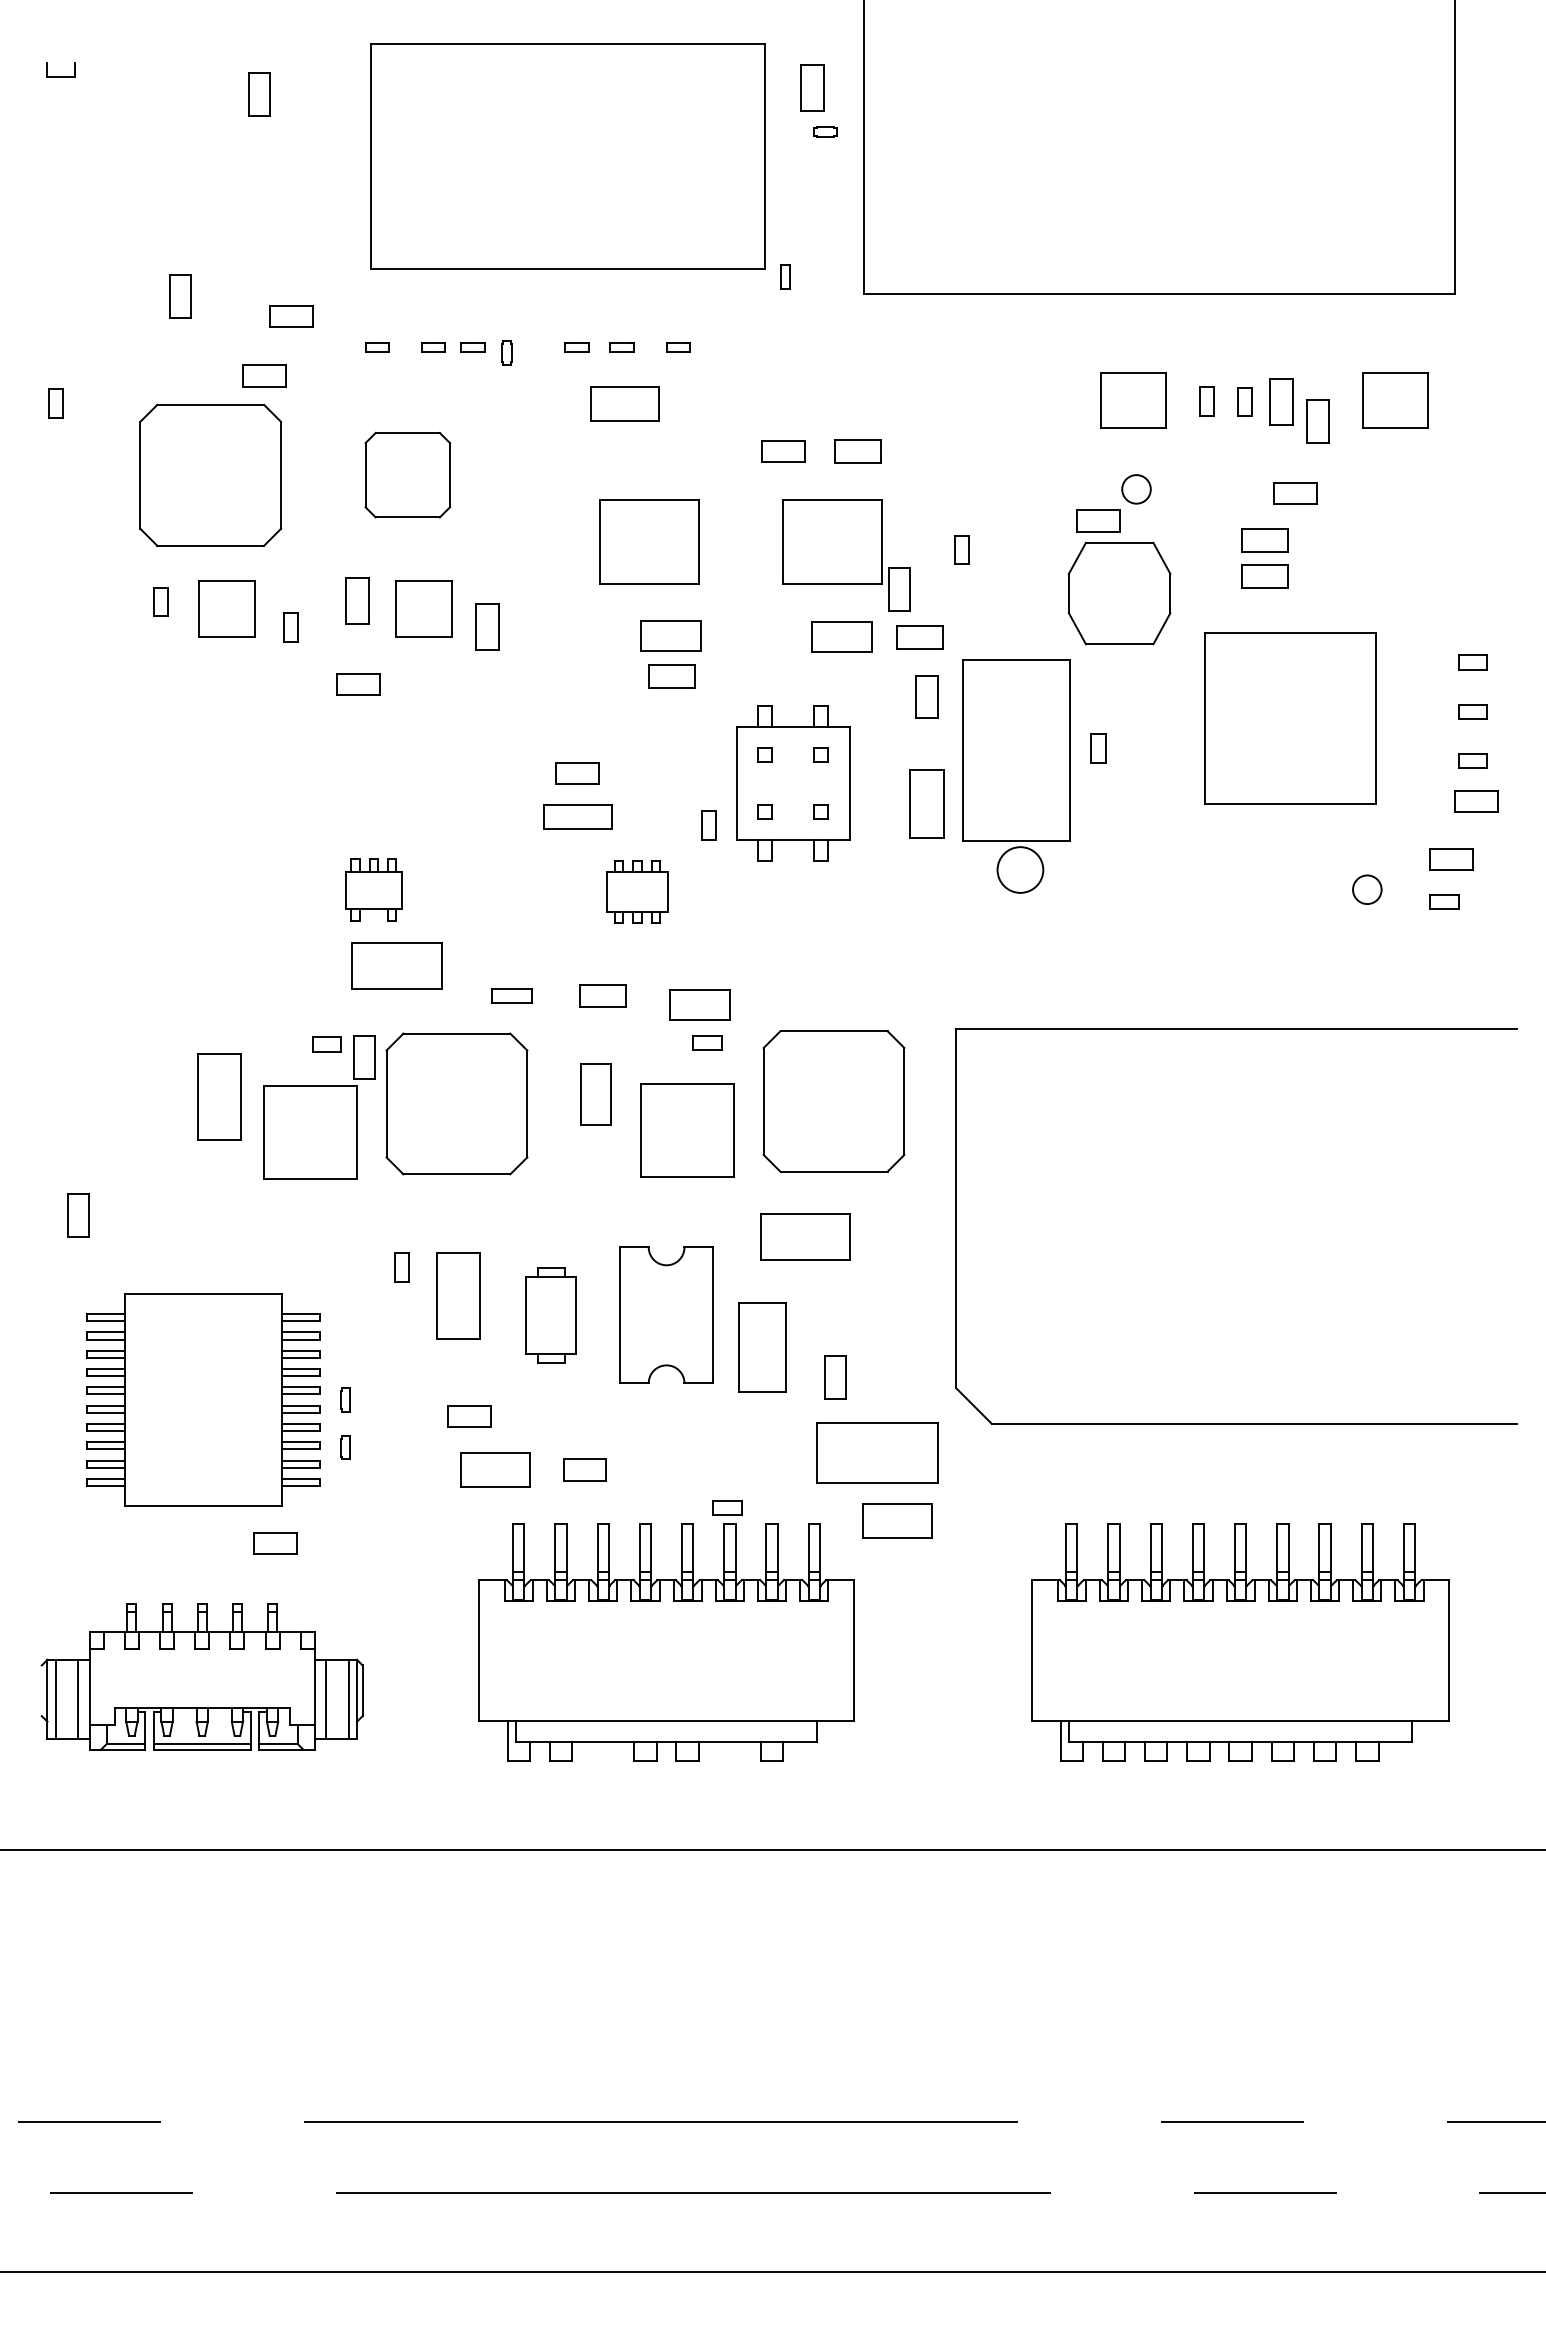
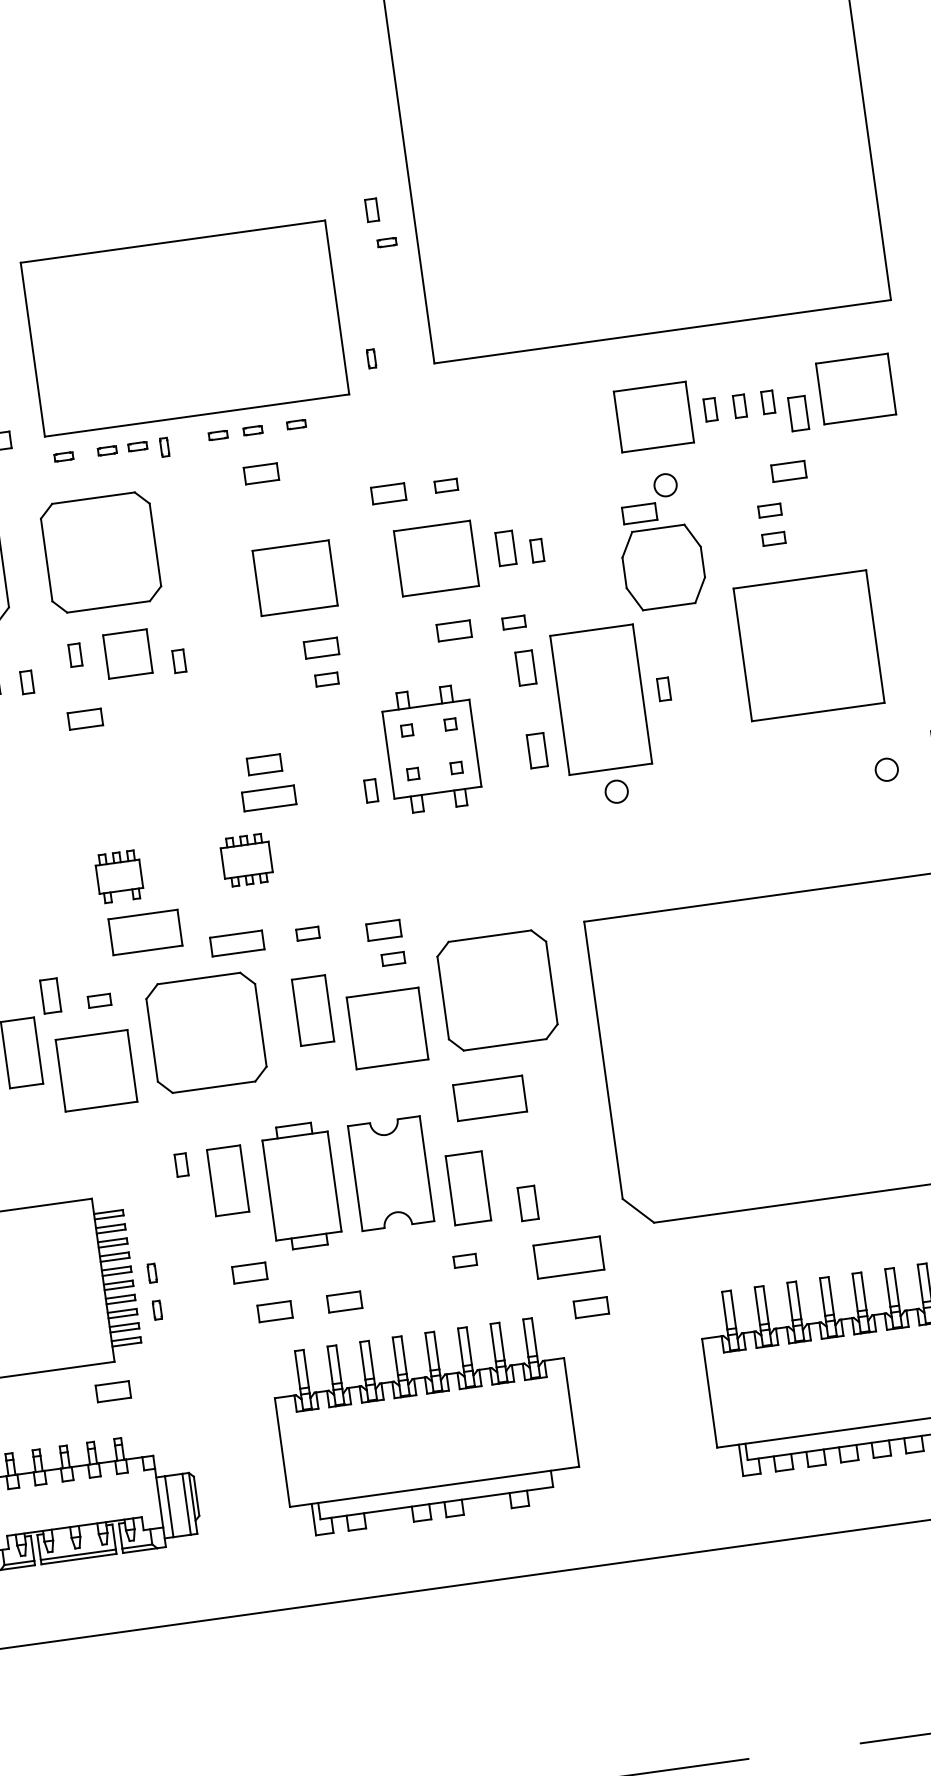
part: (811, 88) -> (371, 210), size x0.62
part: (567, 156) -> (184, 328), moved
part: (1133, 400) -> (653, 416), size x1.43
part: (1395, 400) -> (856, 388), size x1.43
part: (1281, 401) -> (768, 401), size x0.62
part: (625, 403) -> (261, 473), size x0.62
part: (857, 451) -> (446, 485), size x0.62
part: (407, 474) -> (100, 551), size x1.67
part: (1264, 539) -> (769, 510), size x0.62
part: (1264, 576) -> (773, 538), size x0.62
part: (899, 589) -> (505, 548), moved
part: (356, 601) -> (75, 655), size x0.62
part: (487, 627) -> (179, 661), size x0.62
part: (670, 635) -> (321, 648), size x0.71
part: (842, 636) -> (454, 630), size x0.71
part: (919, 636) -> (513, 622), size x0.62
part: (672, 676) -> (327, 679), size x0.62
part: (926, 803) -> (537, 750), size x0.62
circle: (1020, 869) -> (616, 791), size x0.62
part: (637, 891) -> (246, 859), moved
part: (511, 995) -> (237, 943), size x1.67
part: (603, 995) -> (308, 933), size x0.62
part: (700, 1004) -> (383, 929), size x0.71
part: (364, 1057) -> (50, 995), moved
part: (596, 1094) -> (313, 1010), size x1.43
part: (550, 1315) -> (301, 1186), size x1.67
part: (877, 1453) -> (568, 1257), size x0.71
part: (494, 1469) -> (274, 1311), size x0.62
part: (727, 1507) -> (465, 1260), moved
part: (897, 1520) -> (591, 1307), size x0.62

